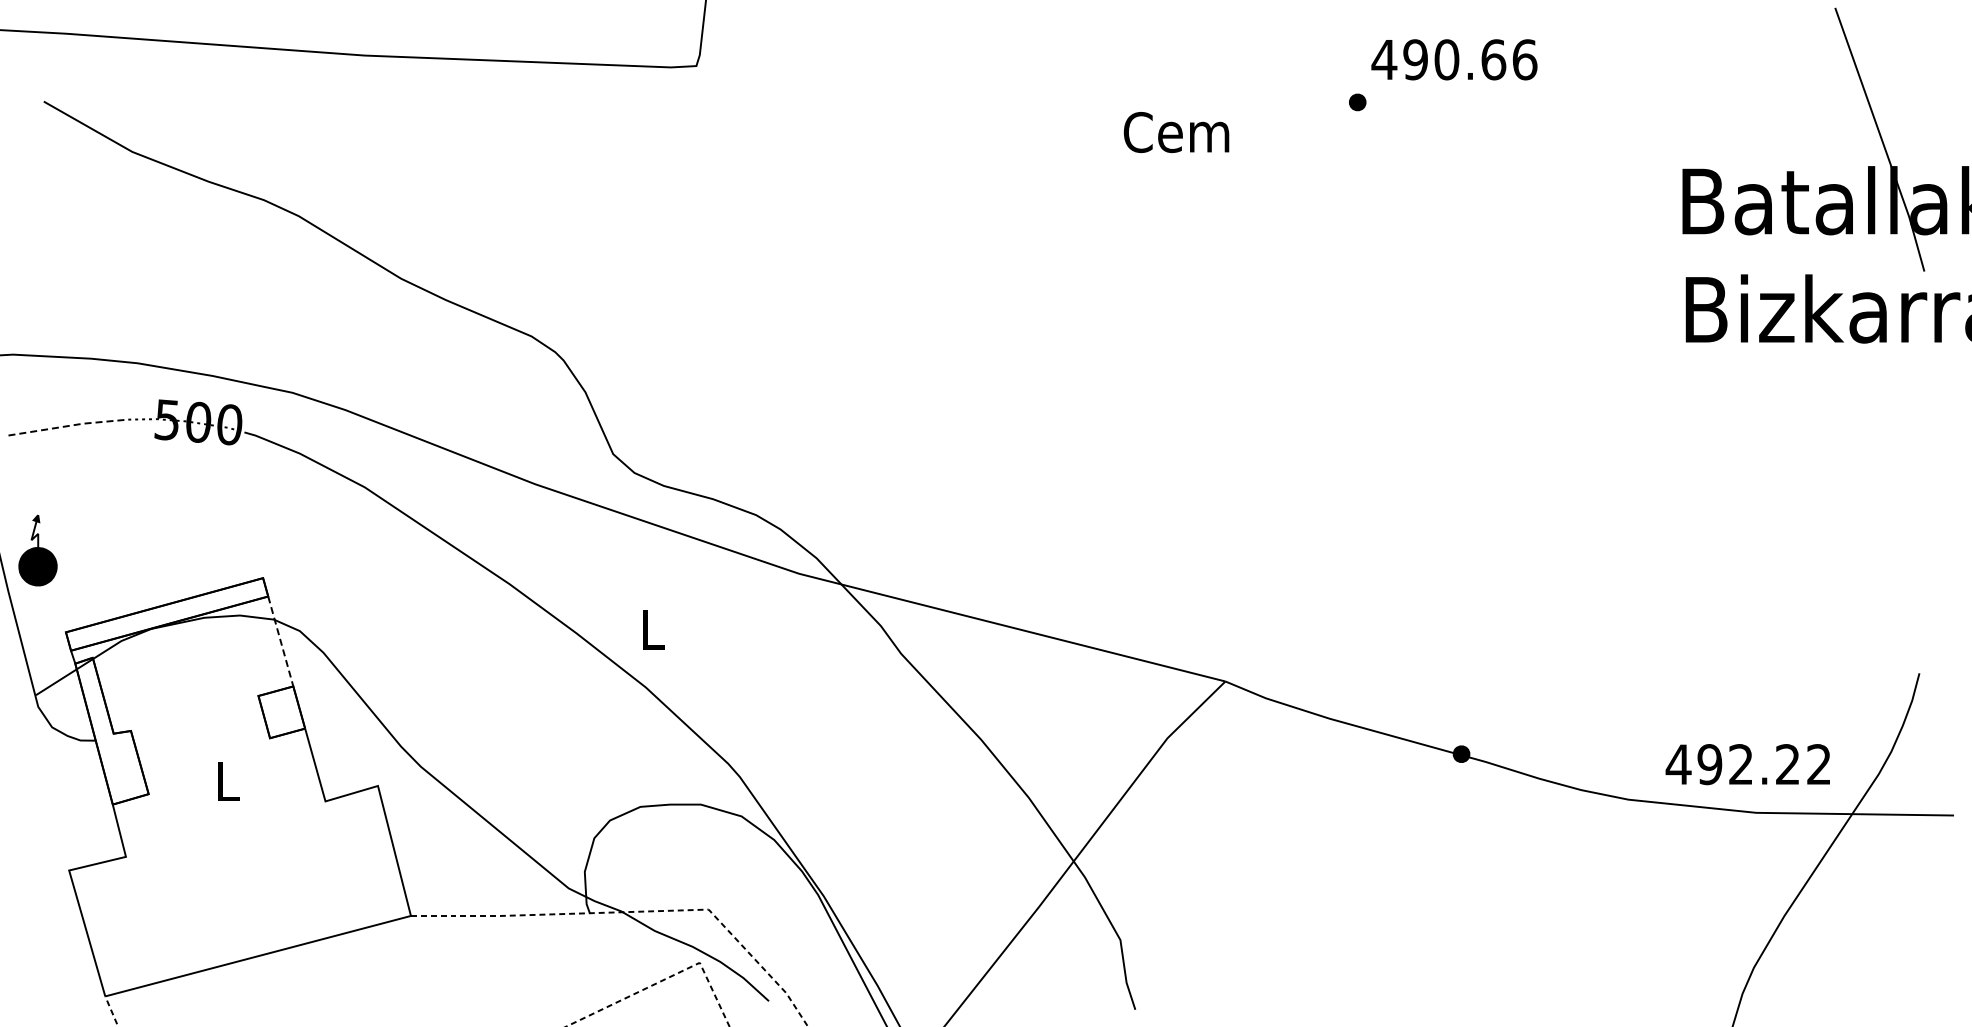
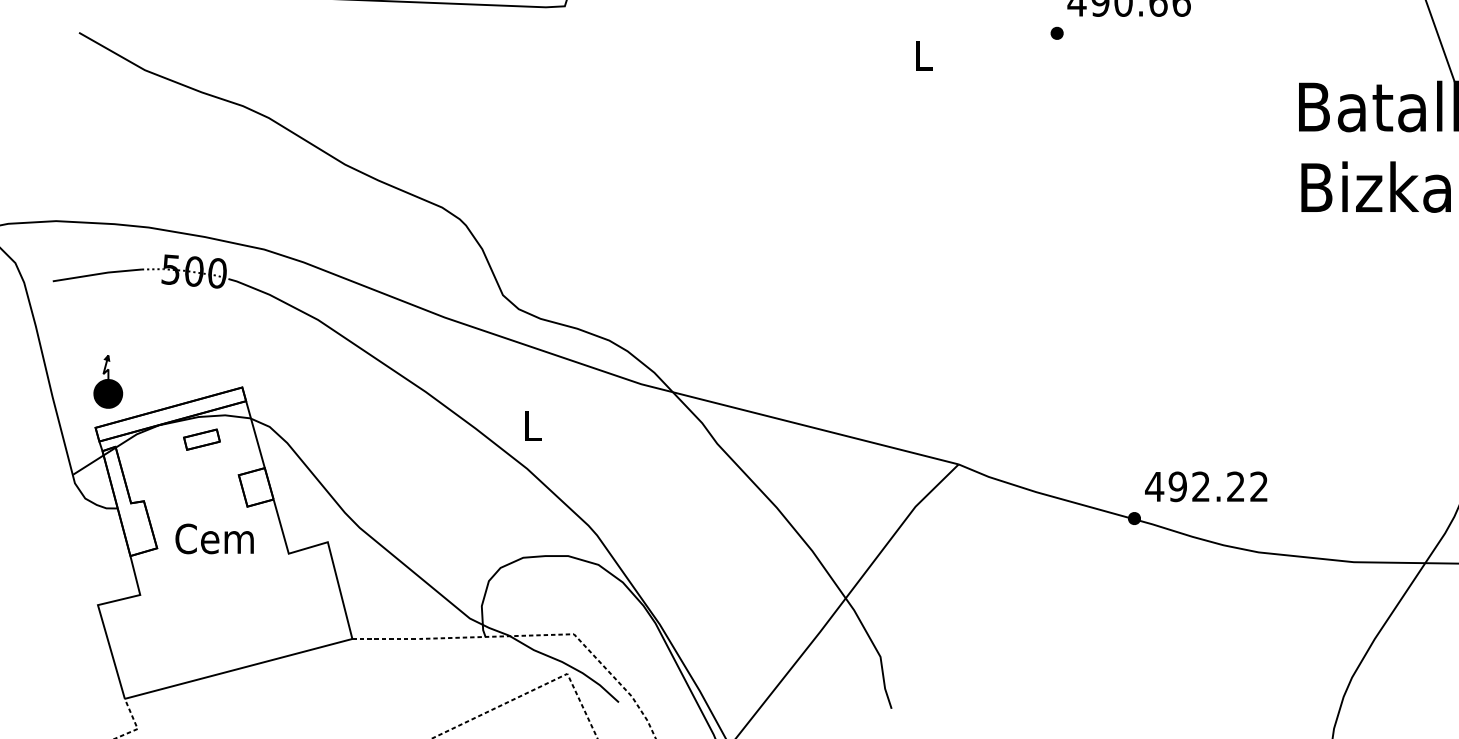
text: (1176, 132) -> (922, 55), Cem -> L
line: (69, 425) -> (98, 273), dashed -> solid
part: (37, 550) -> (107, 381), moved
line: (280, 641) -> (255, 434), dashed -> solid
part: (208, 647) -> (201, 439), added
text: (1747, 764) -> (1205, 486), moved
text: (225, 781) -> (214, 538), L -> Cem

